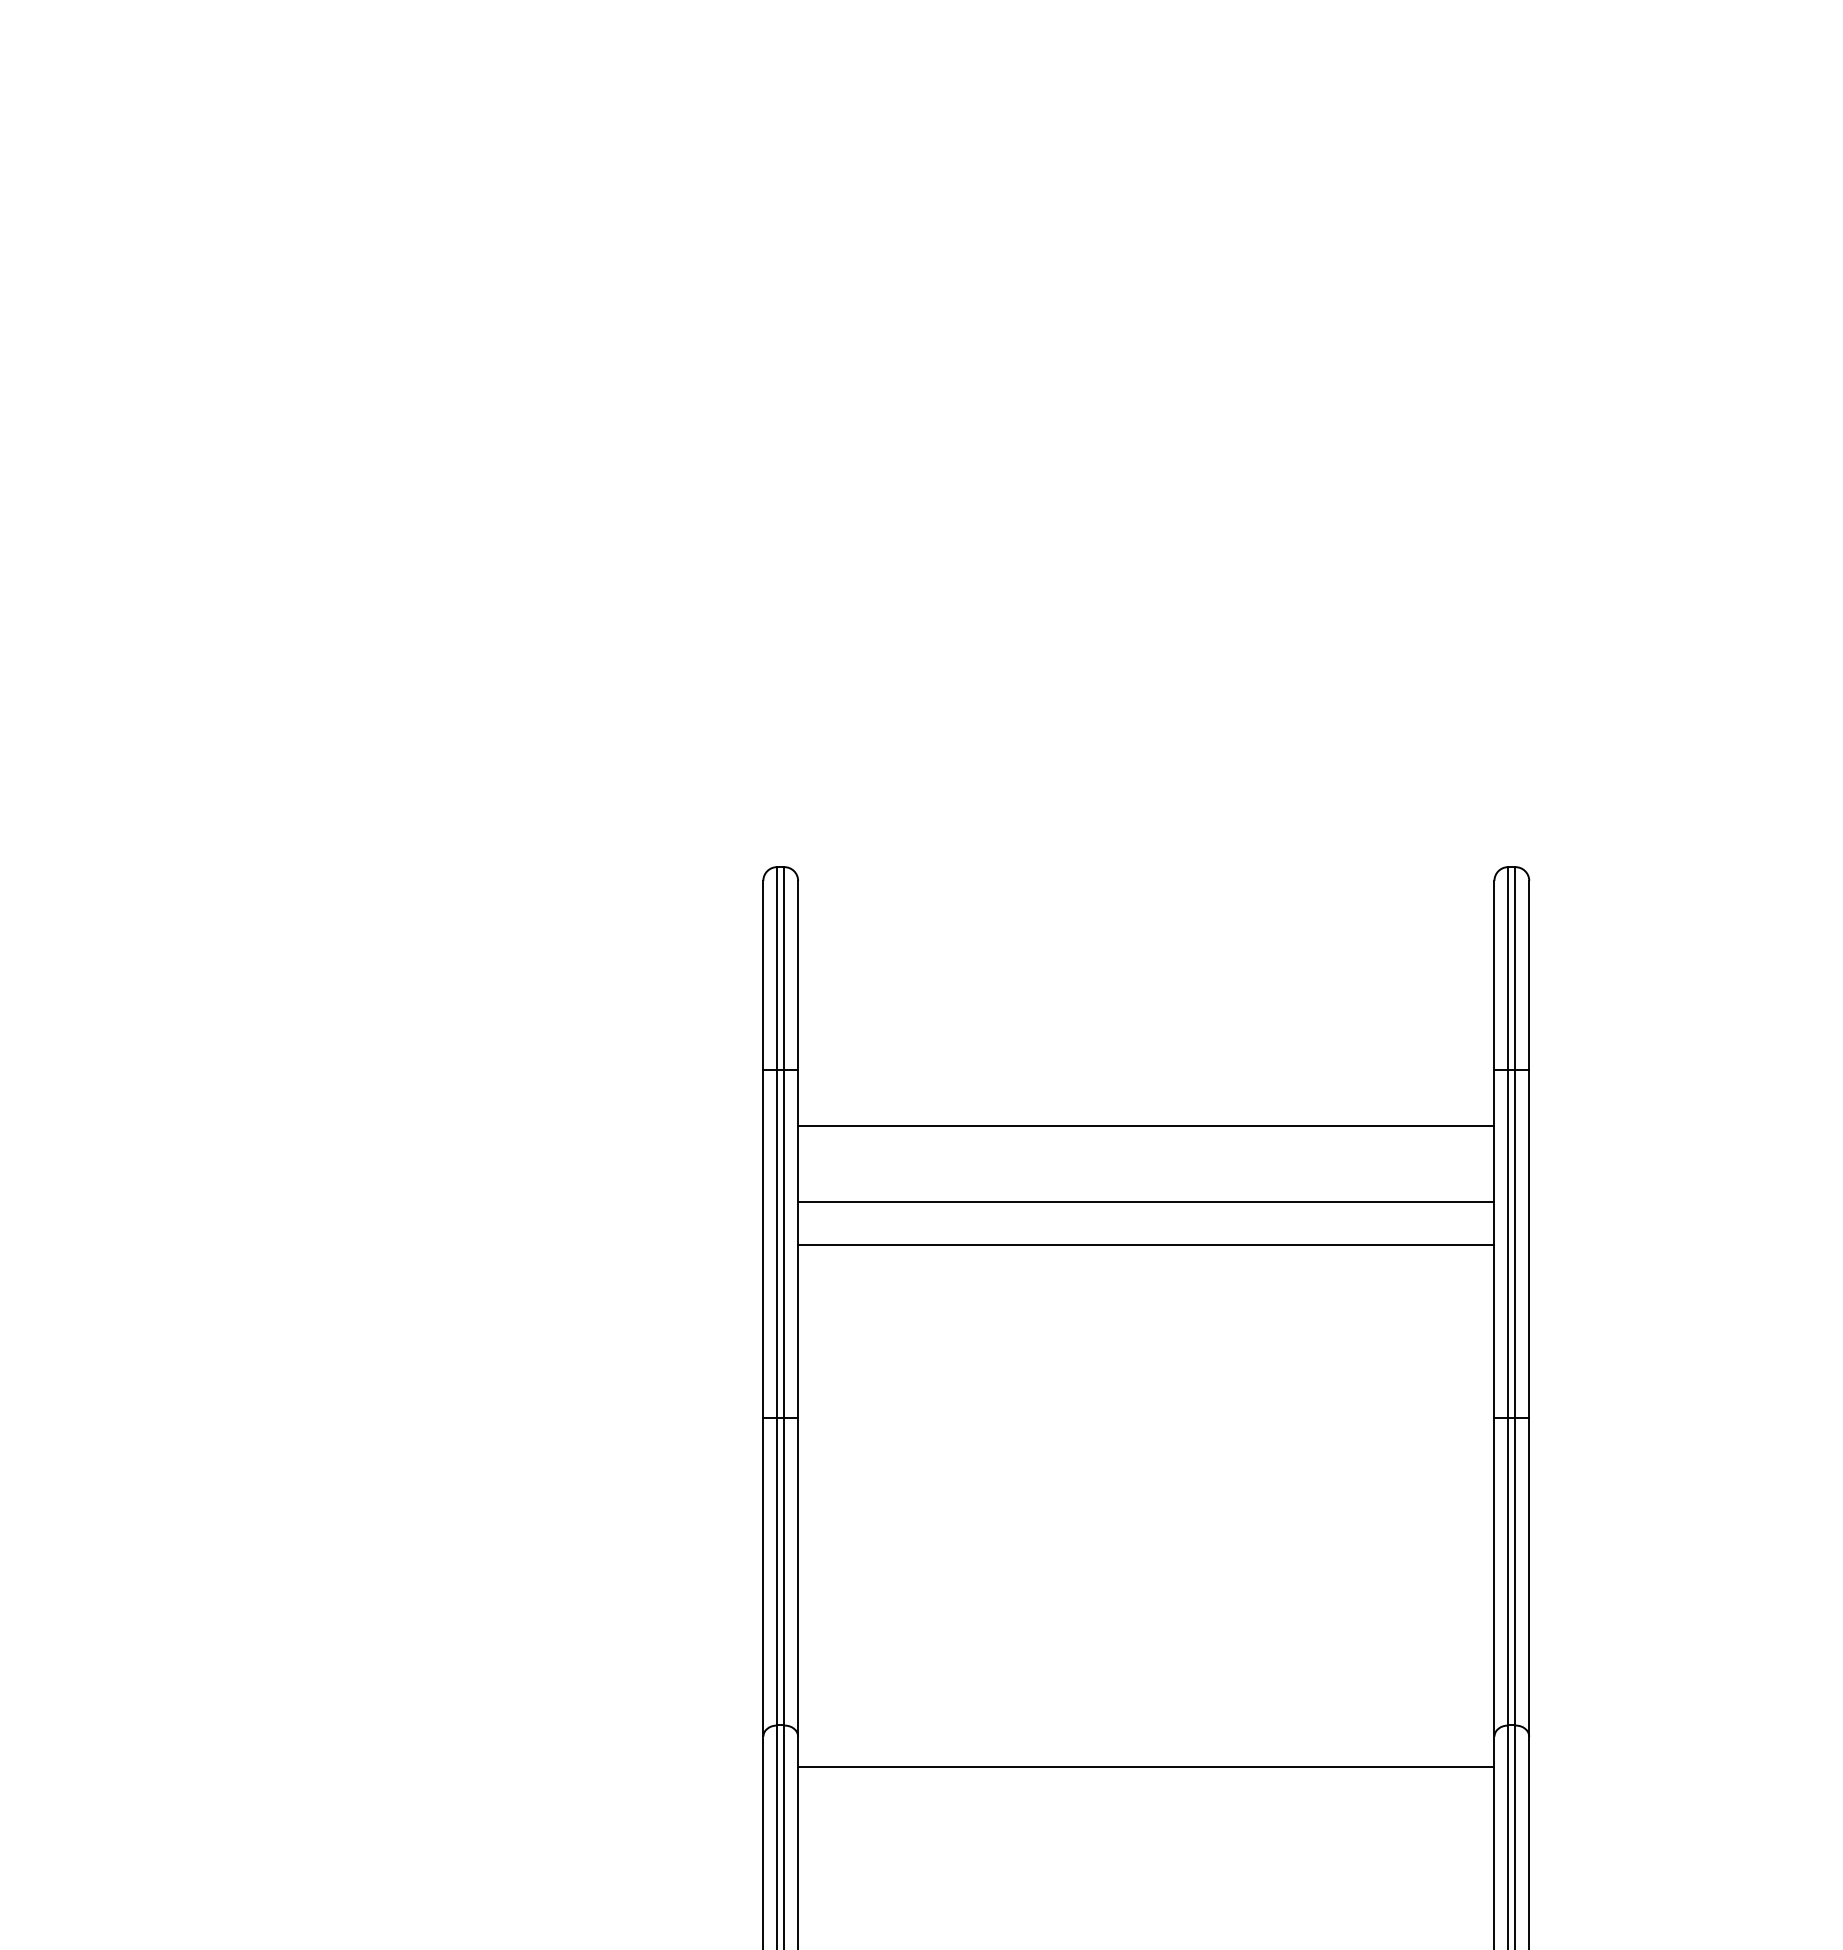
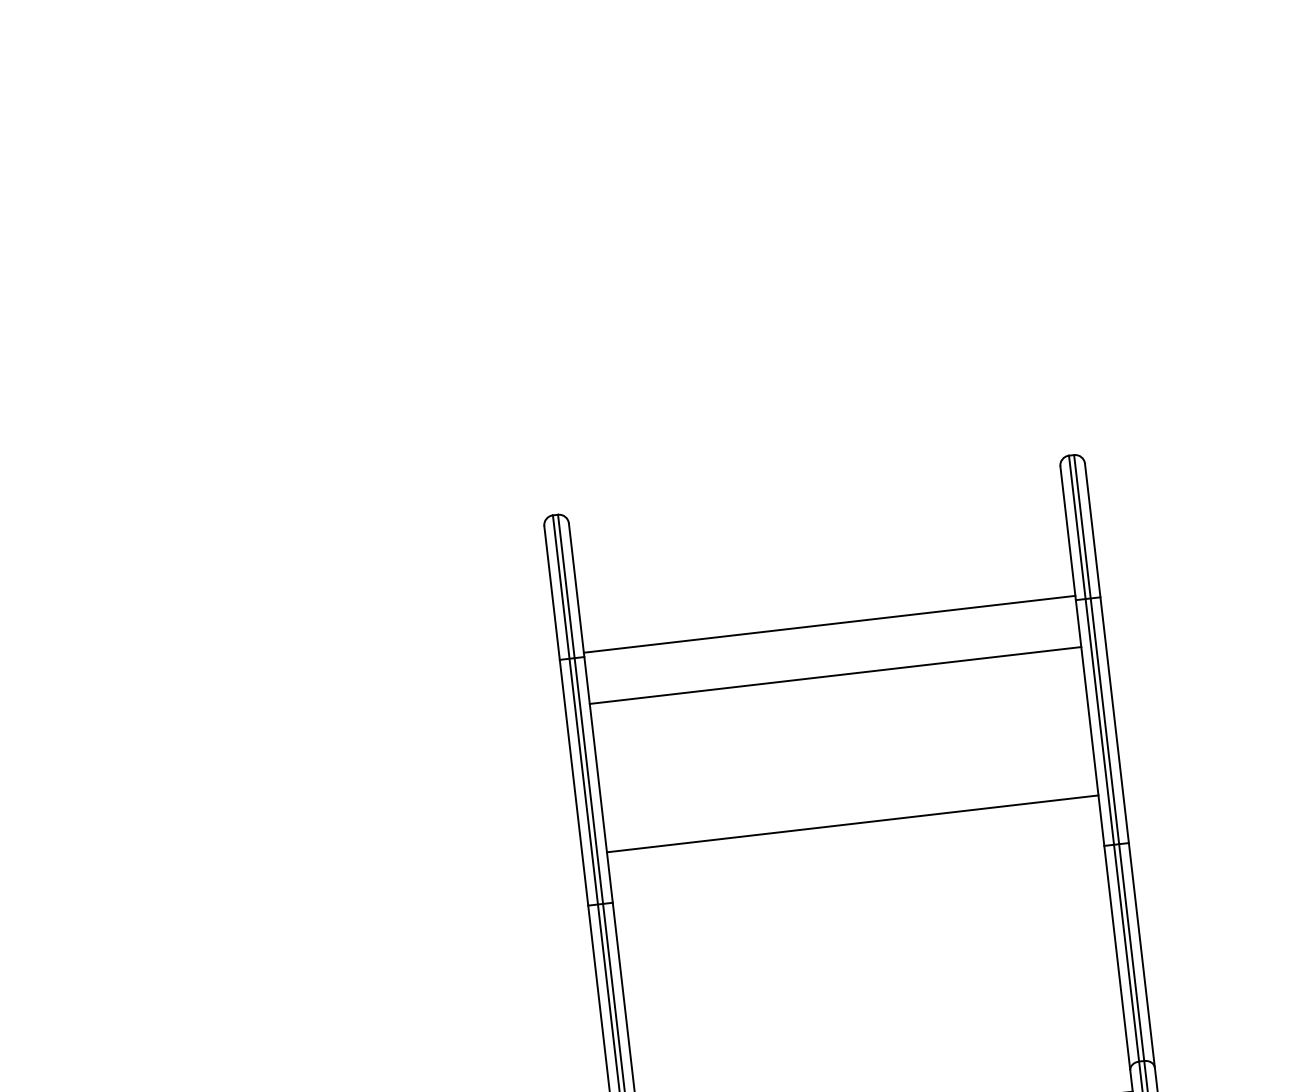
line: (1146, 1126) -> (829, 624), moved
line: (1146, 1201) -> (835, 675), moved
line: (1146, 1244) -> (852, 823), moved

